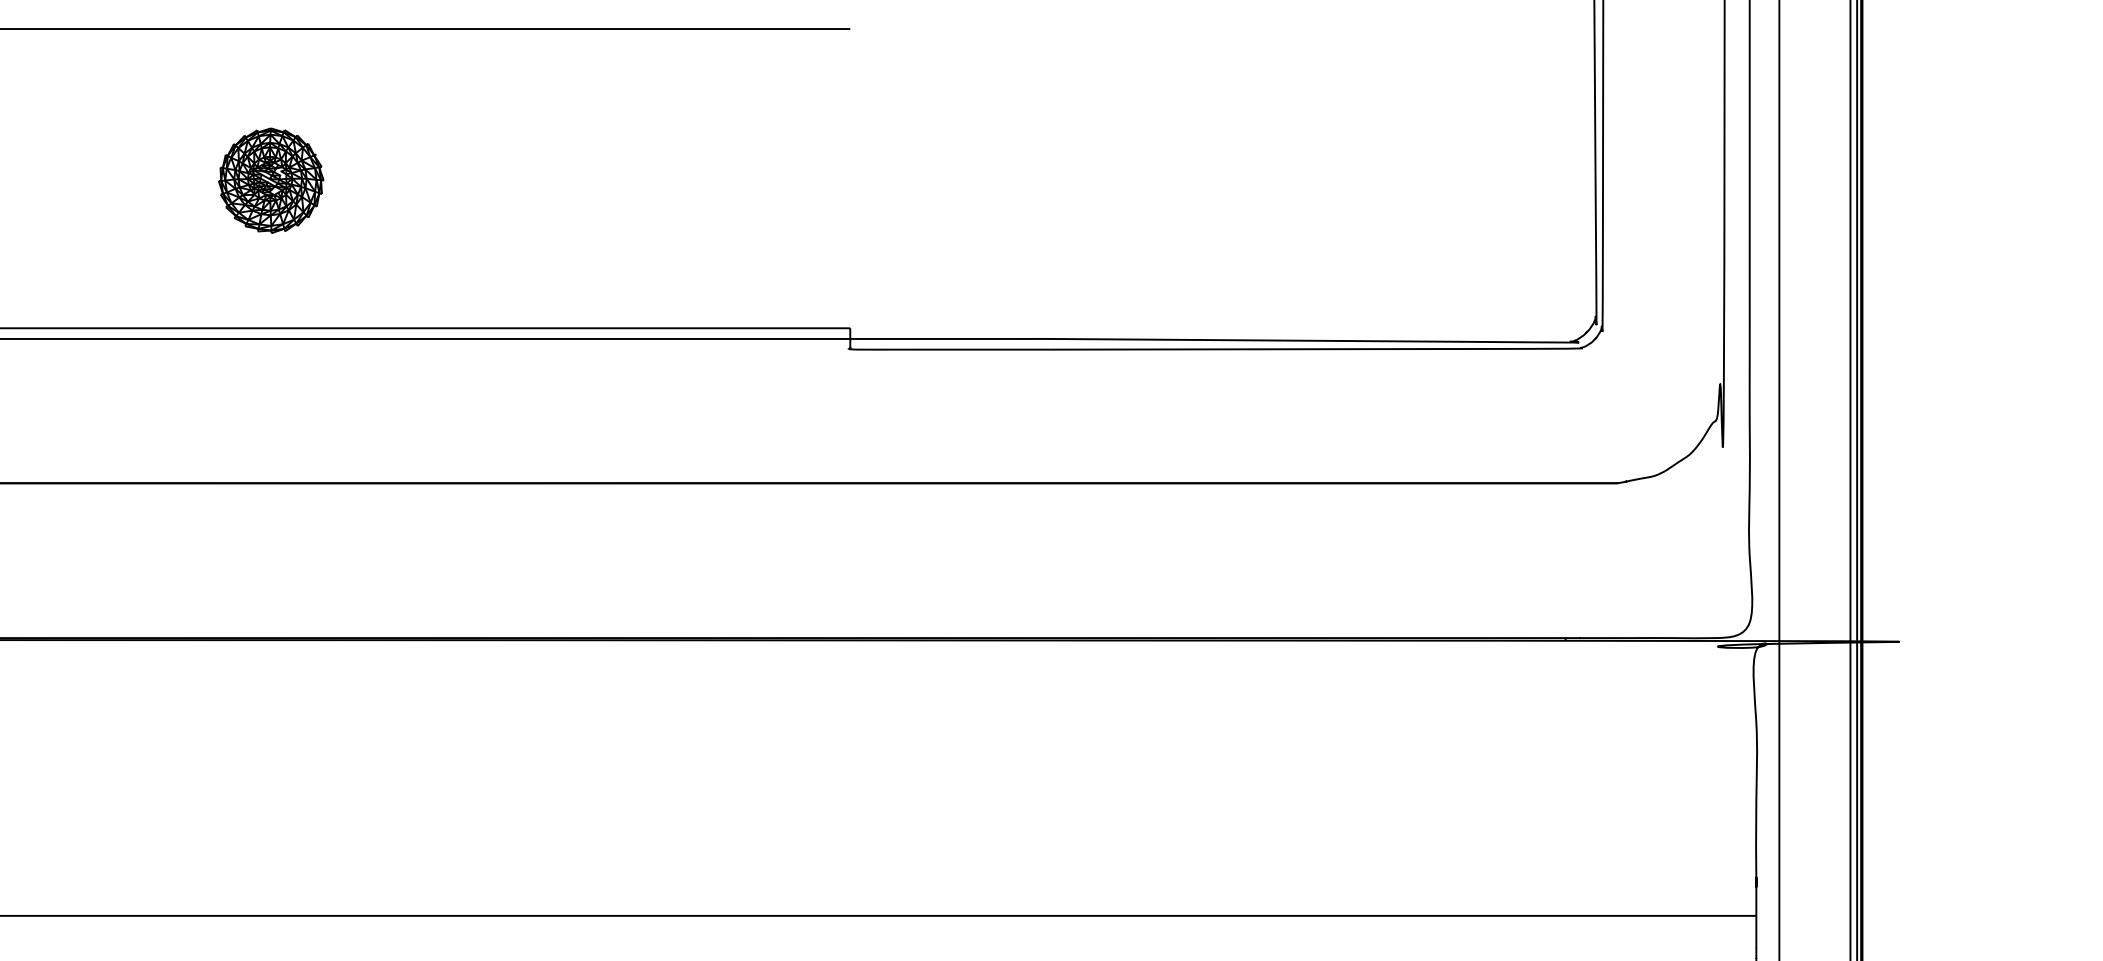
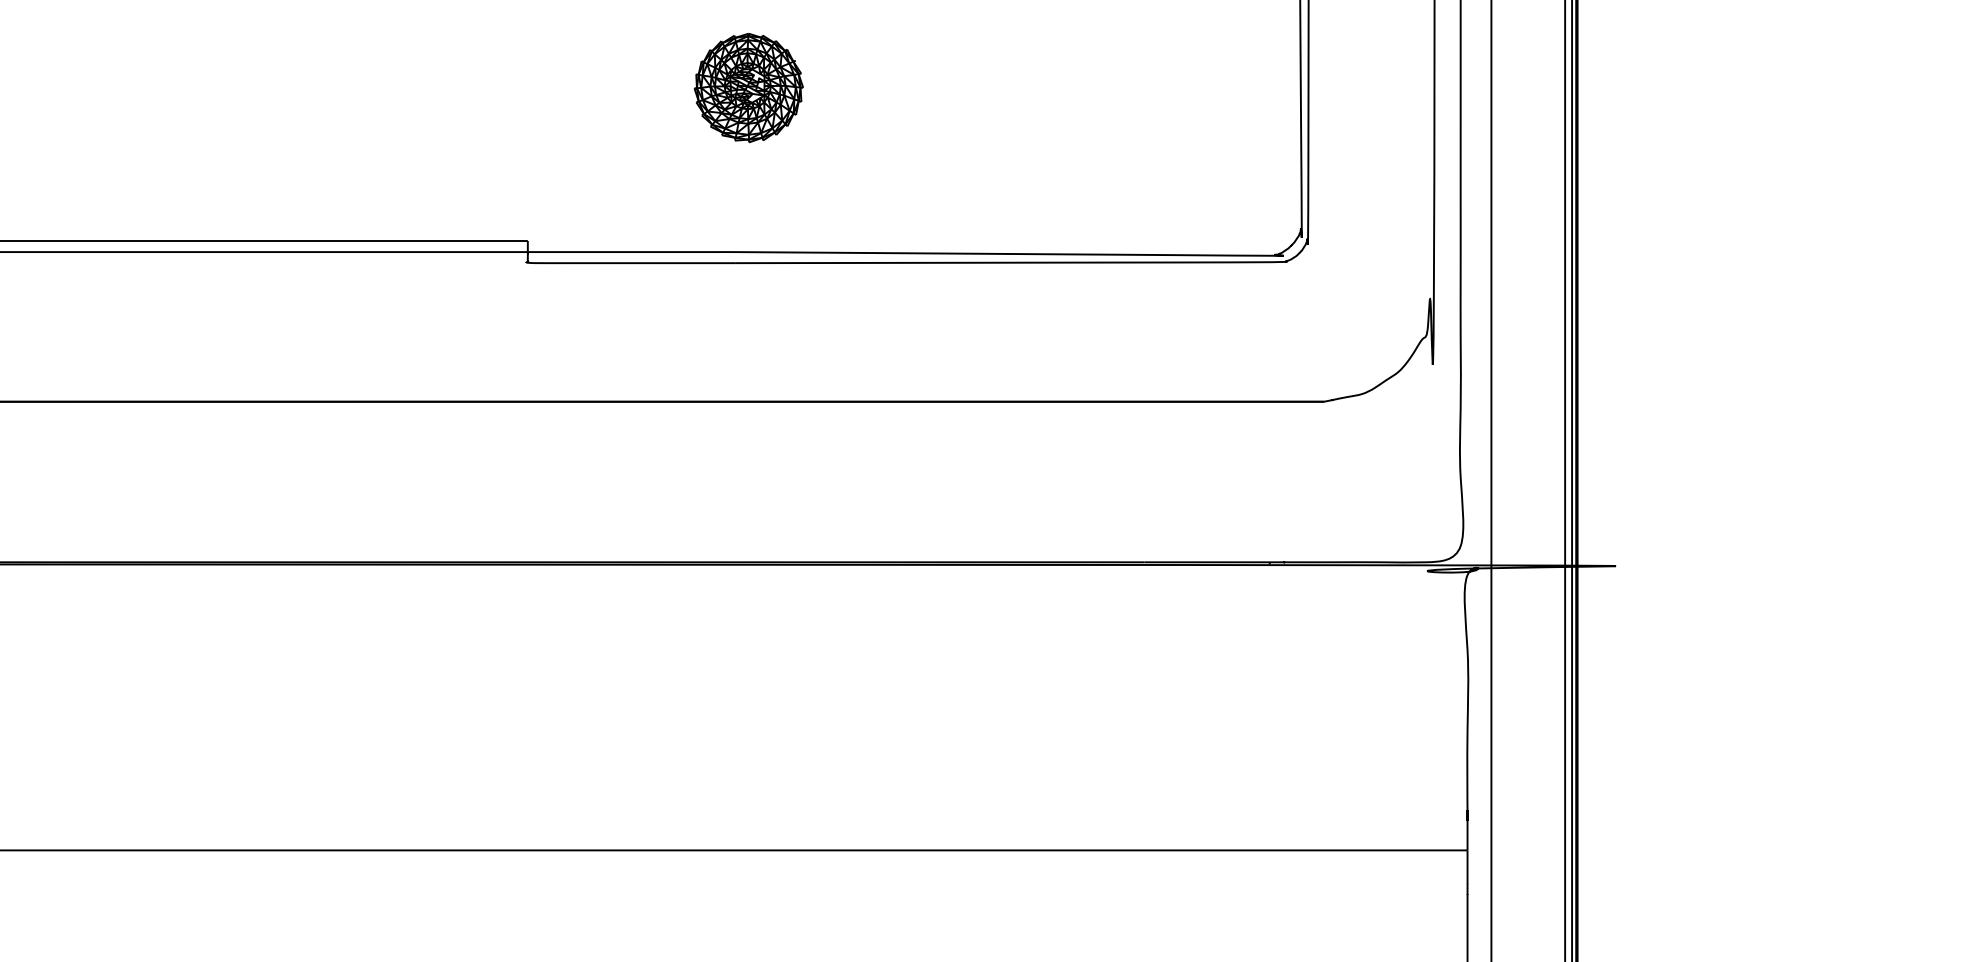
part: (1063, 180) -> (748, 87), added

